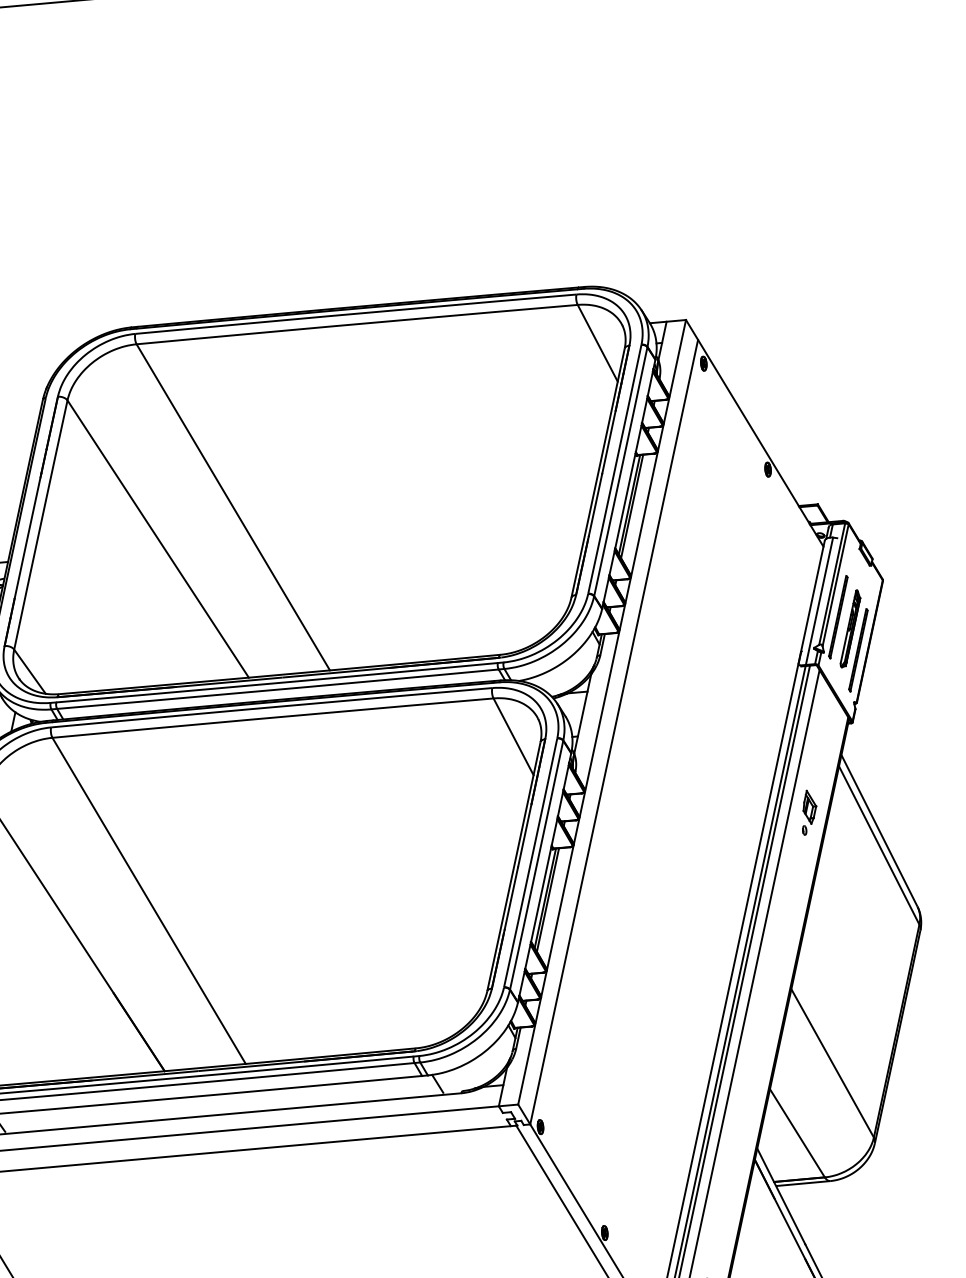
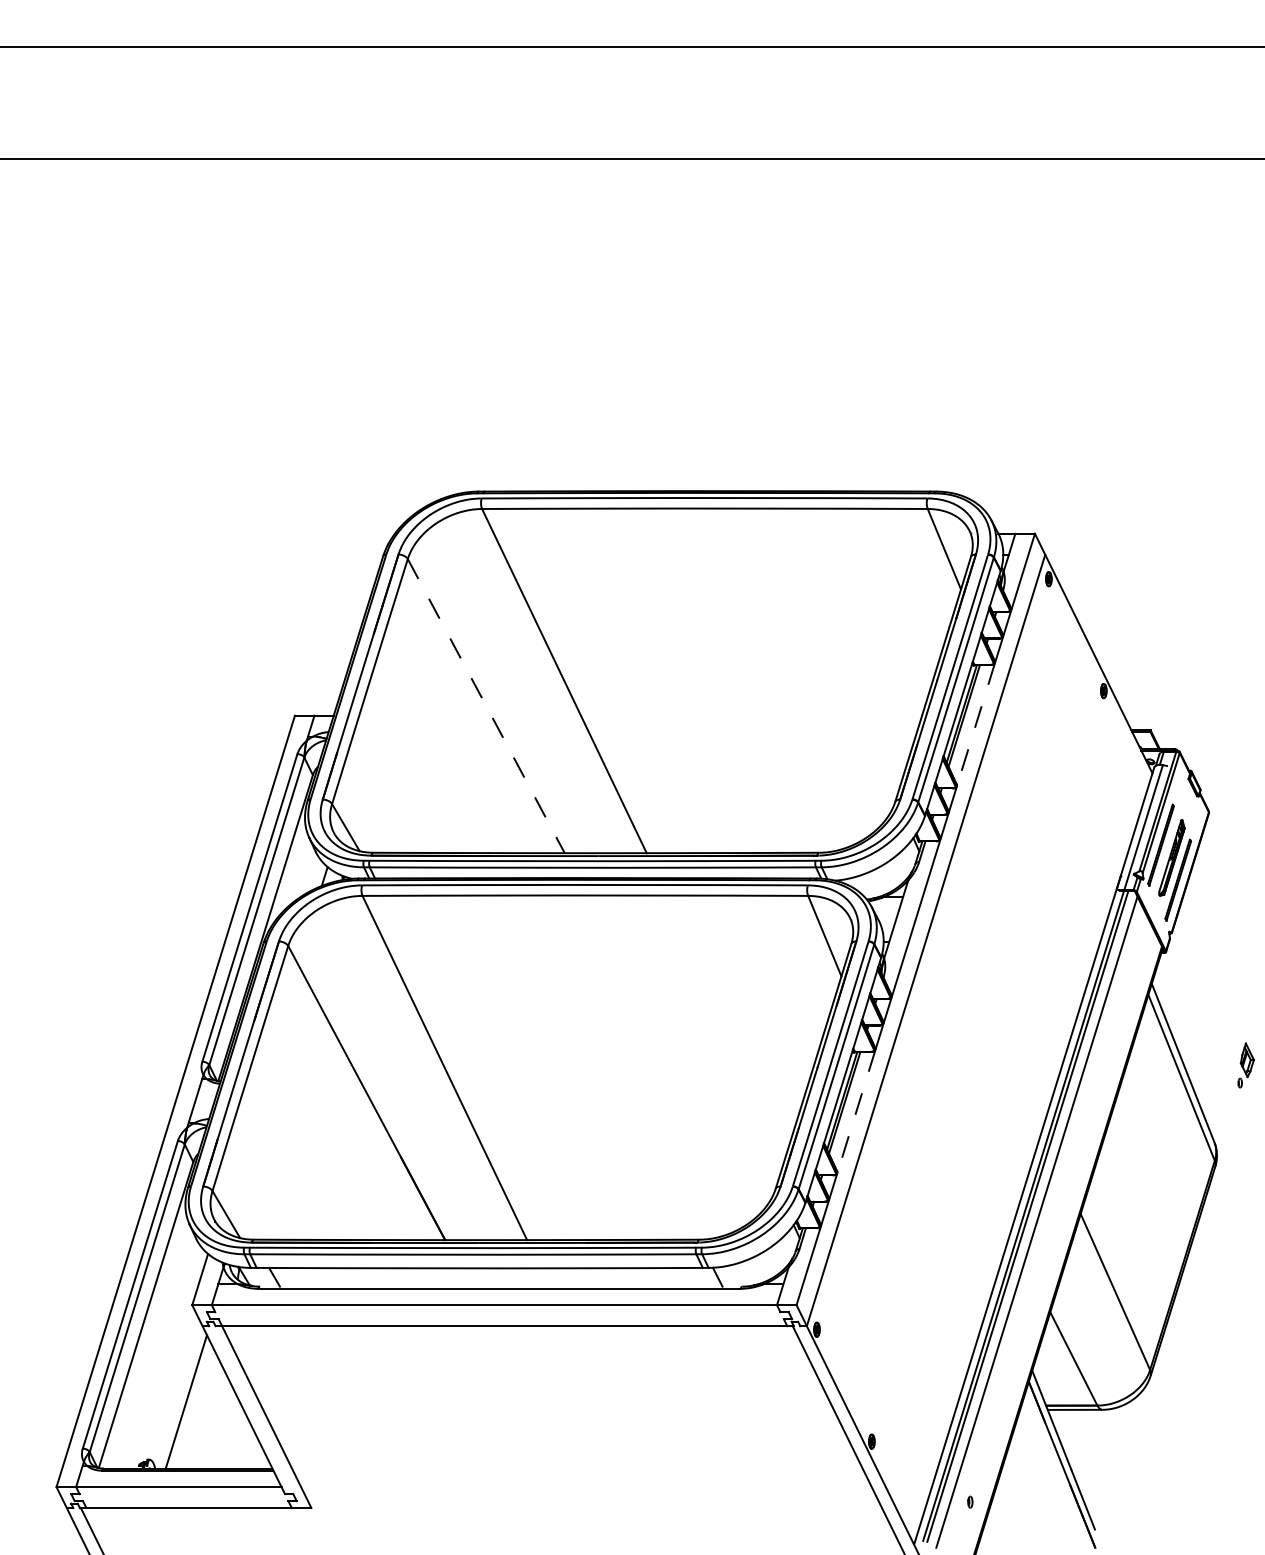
line: (644, 515) -> (975, 725), solid -> dashed
line: (158, 539) -> (486, 706), solid -> dashed
part: (808, 812) -> (1245, 1065), moved
line: (560, 908) -> (856, 1112), solid -> dashed

